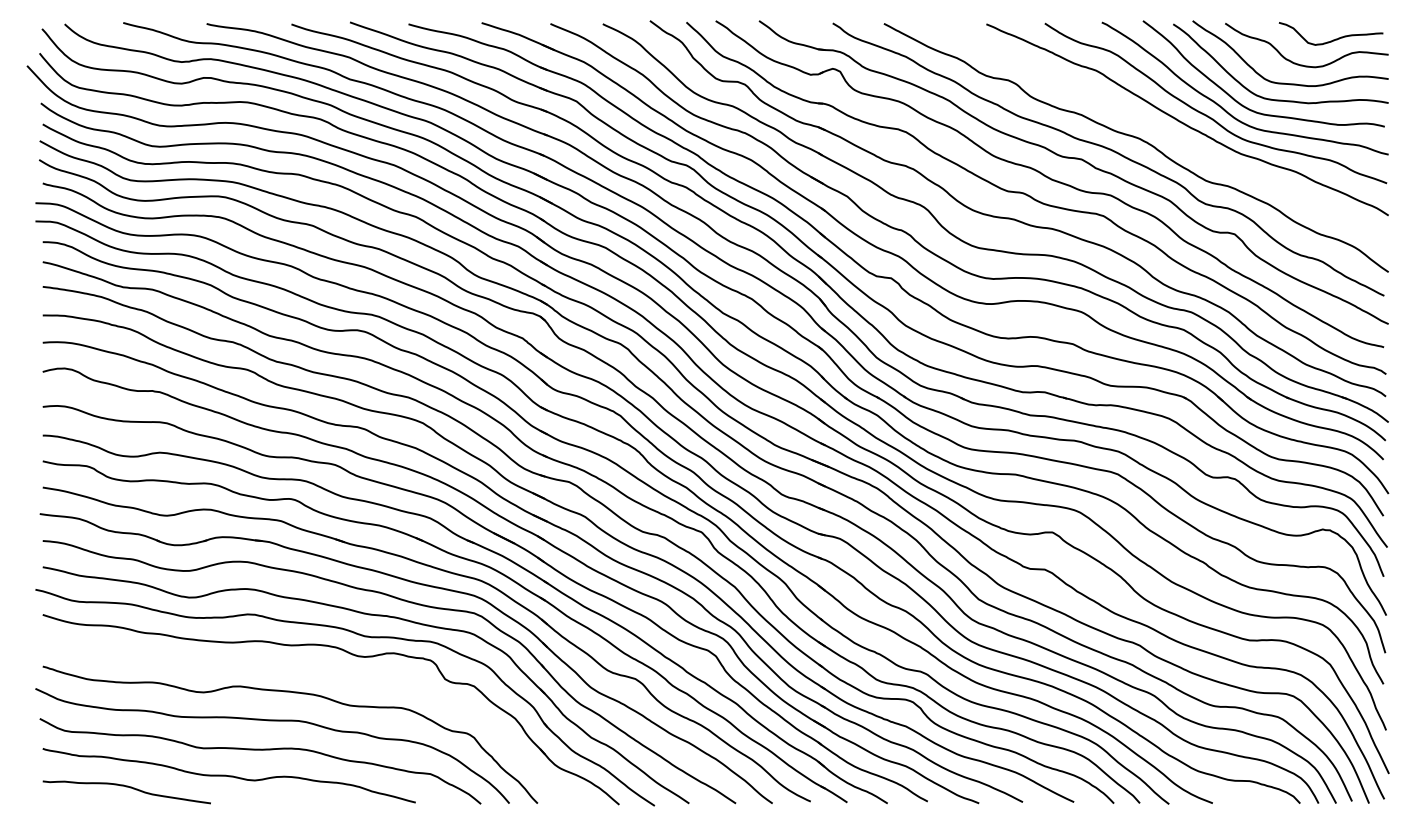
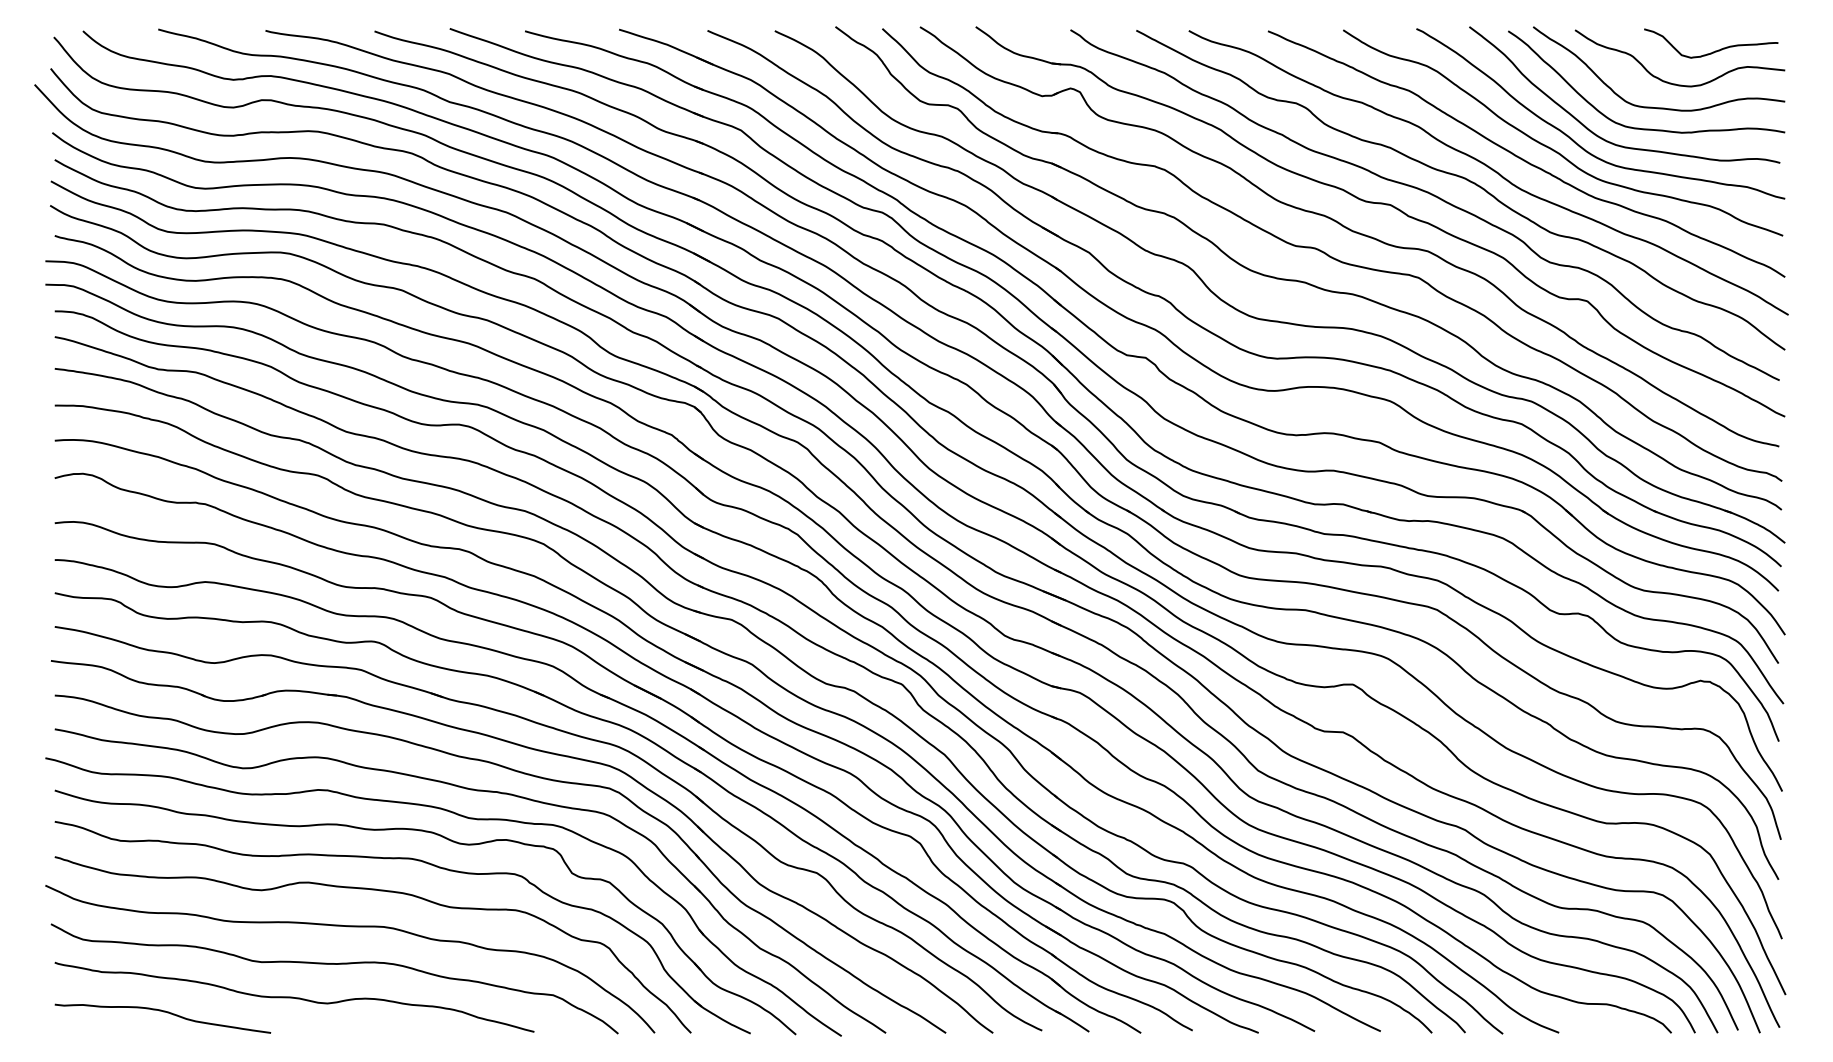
curve: (1158, 131) -> (1489, 169), added
part: (329, 671) -> (423, 863), added

